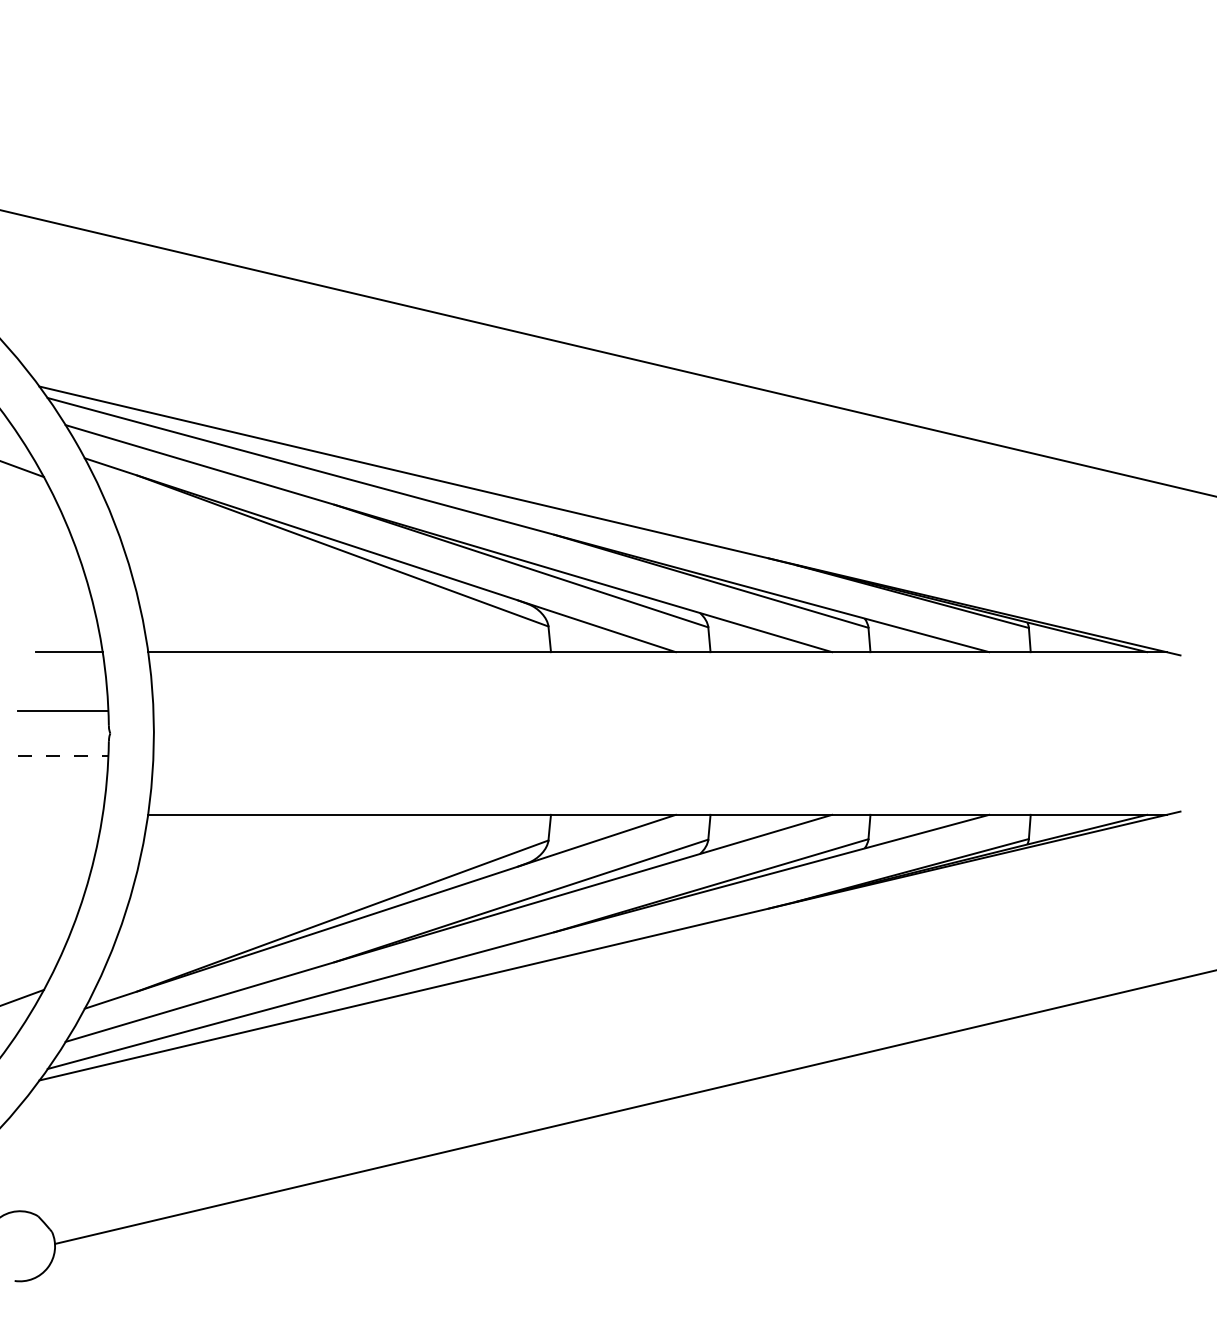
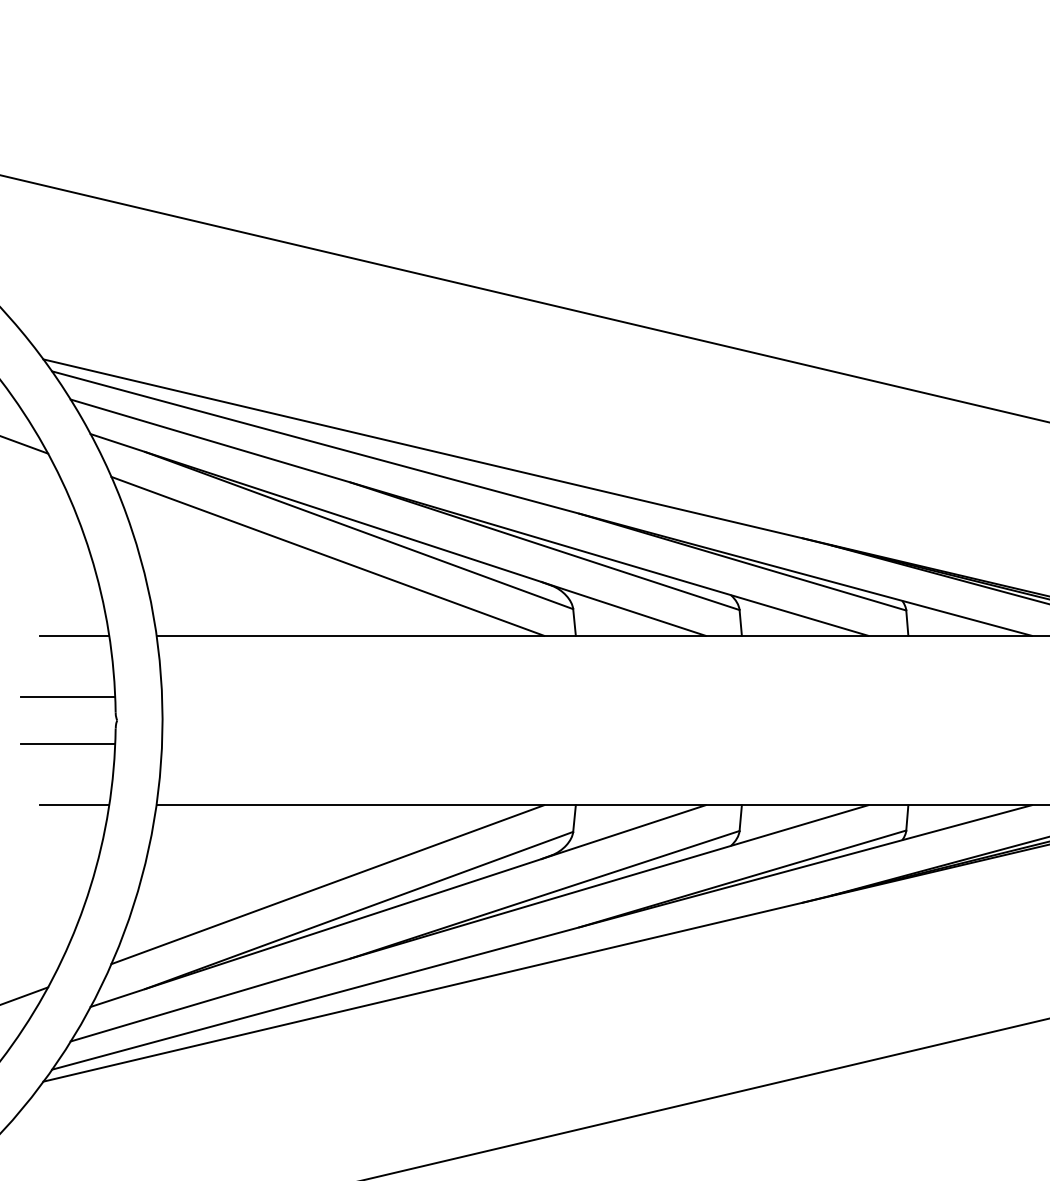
line: (312, 575) -> (327, 556), added
line: (63, 755) -> (68, 743), dashed -> solid
line: (69, 814) -> (74, 804), added
line: (312, 890) -> (327, 883), added

